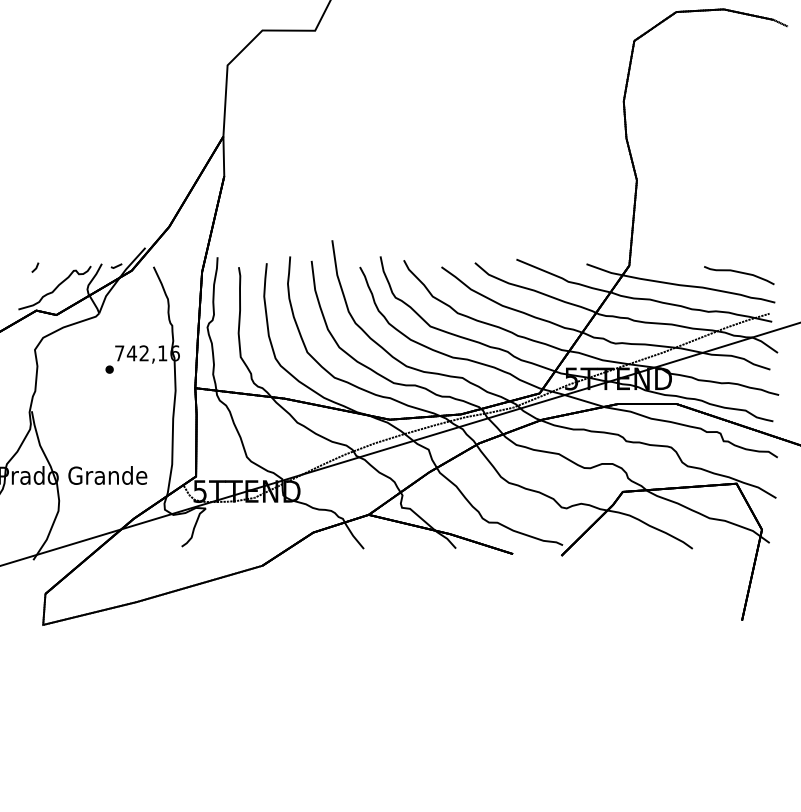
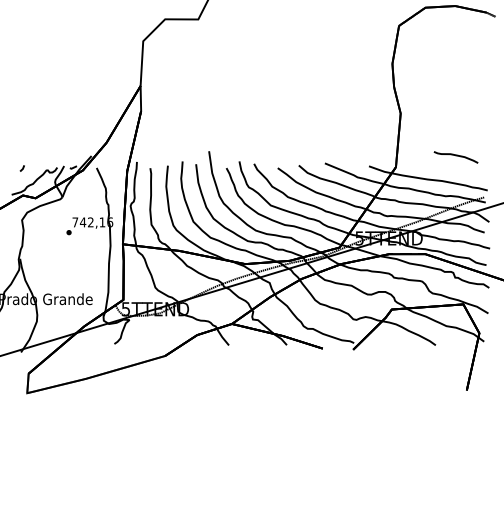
part: (738, 275) -> (455, 157), moved

